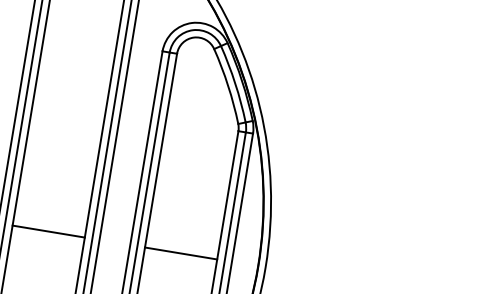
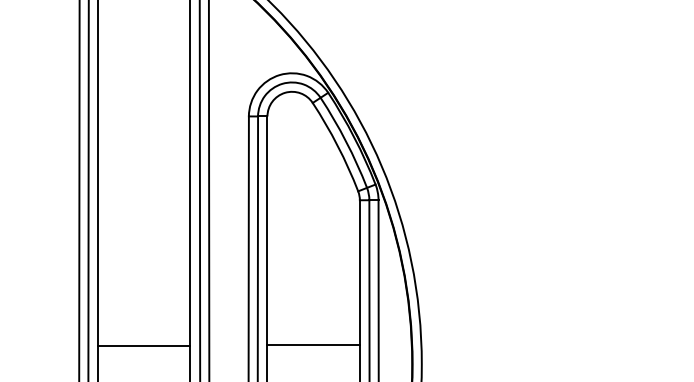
line: (48, 231) -> (144, 346), moved
line: (180, 253) -> (313, 345), moved

